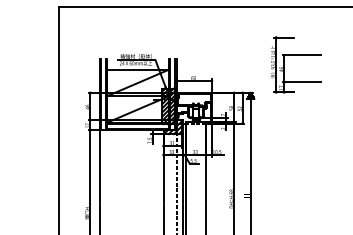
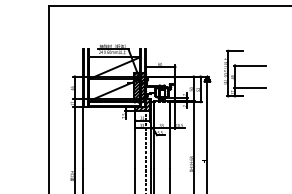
part: (296, 56) -> (245, 66), moved

